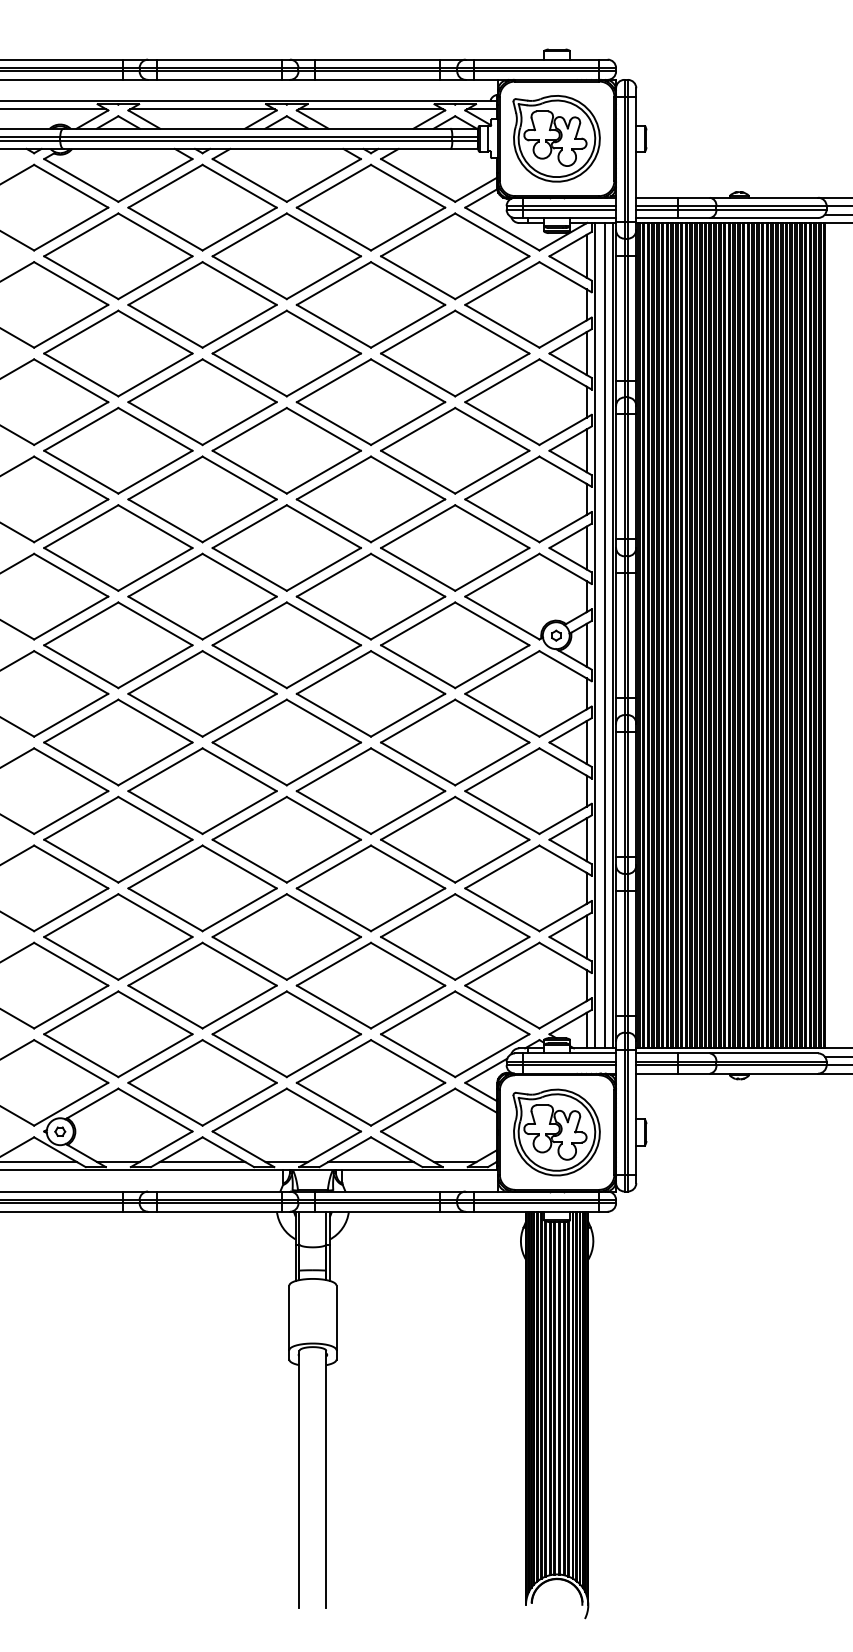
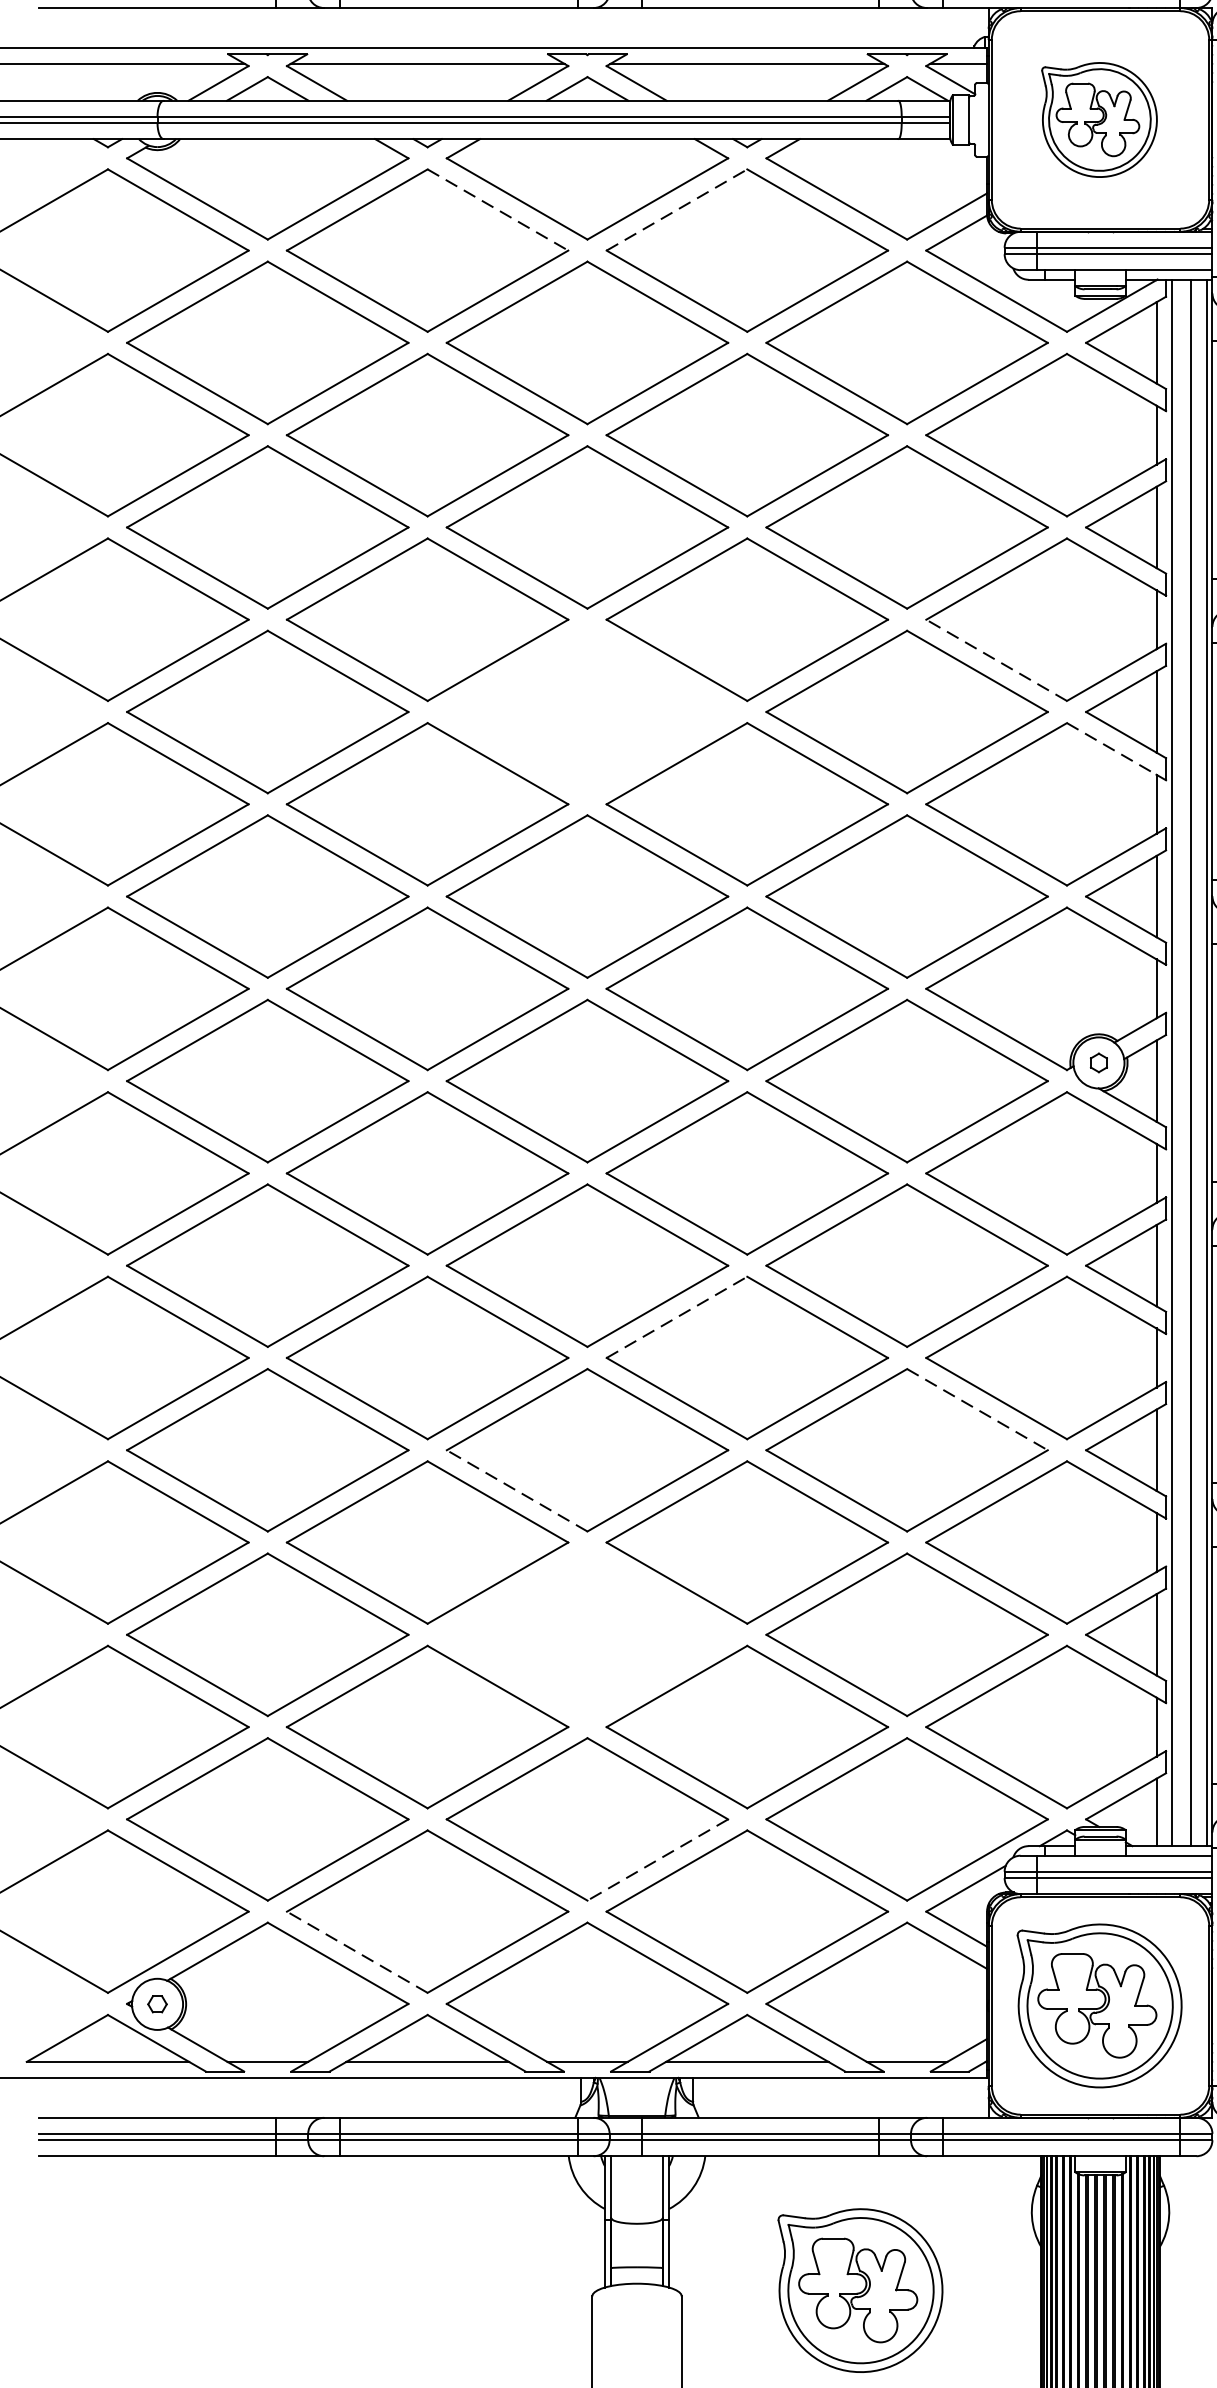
part: (556, 138) -> (1099, 119), size x0.7
line: (239, 186) -> (497, 210), solid -> dashed
line: (333, 186) -> (676, 210), solid -> dashed
line: (502, 423) -> (996, 660), solid -> dashed
part: (286, 450) -> (586, 711), removed
line: (563, 470) -> (1112, 749), solid -> dashed
line: (333, 769) -> (676, 1316), solid -> dashed
line: (492, 818) -> (977, 1409), solid -> dashed
line: (249, 861) -> (516, 1491), solid -> dashed
part: (286, 936) -> (586, 1633), removed
line: (323, 1055) -> (657, 1859), solid -> dashed
line: (165, 1104) -> (357, 1952), solid -> dashed
part: (430, 1282) -> (860, 2290), added

